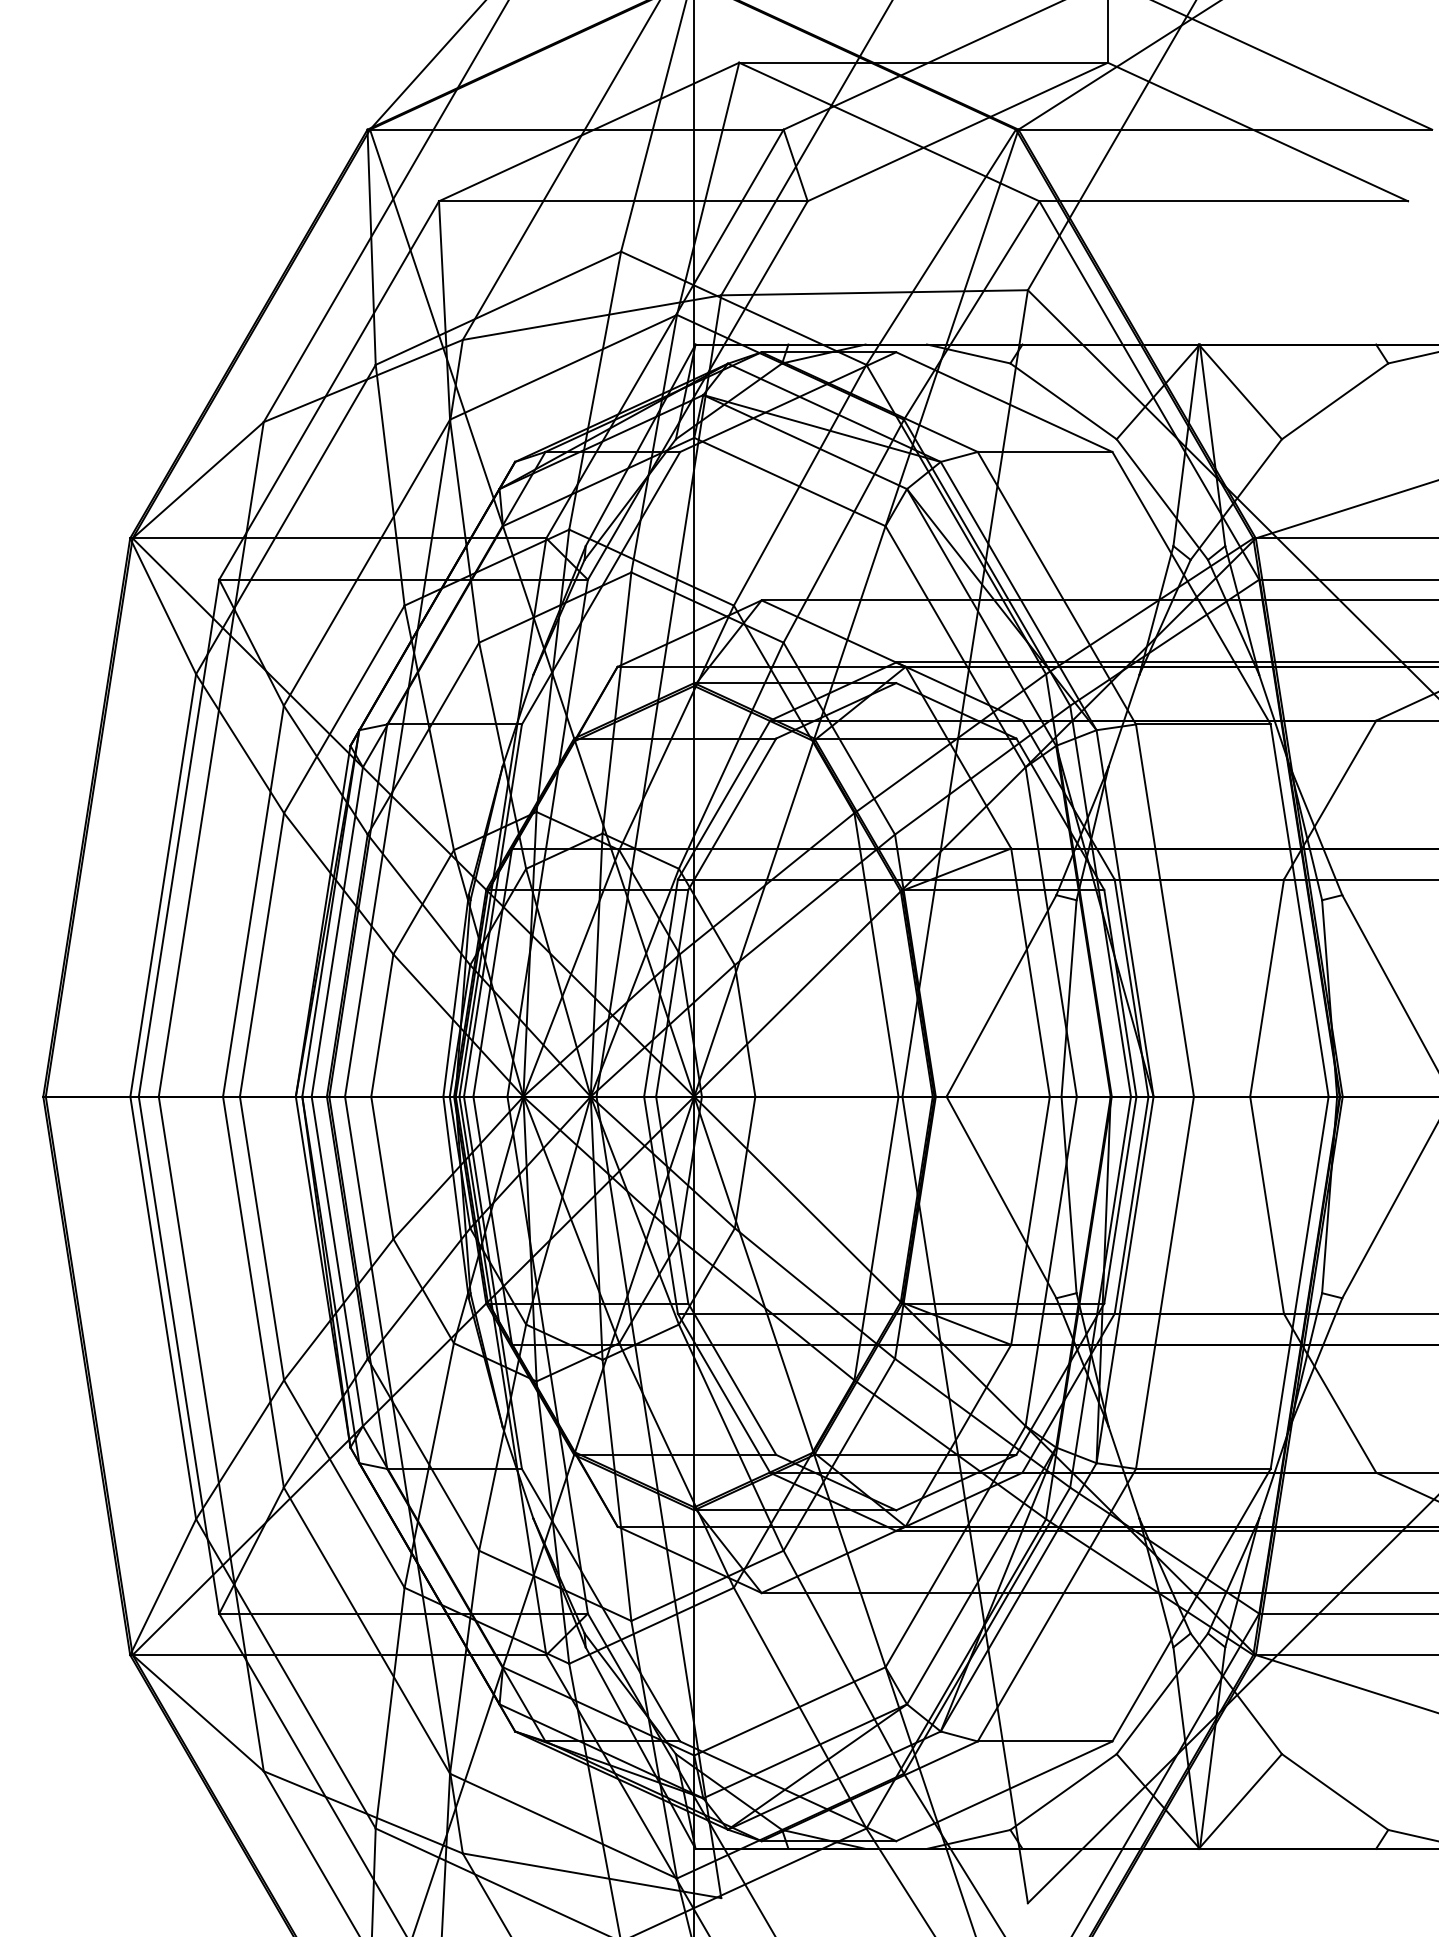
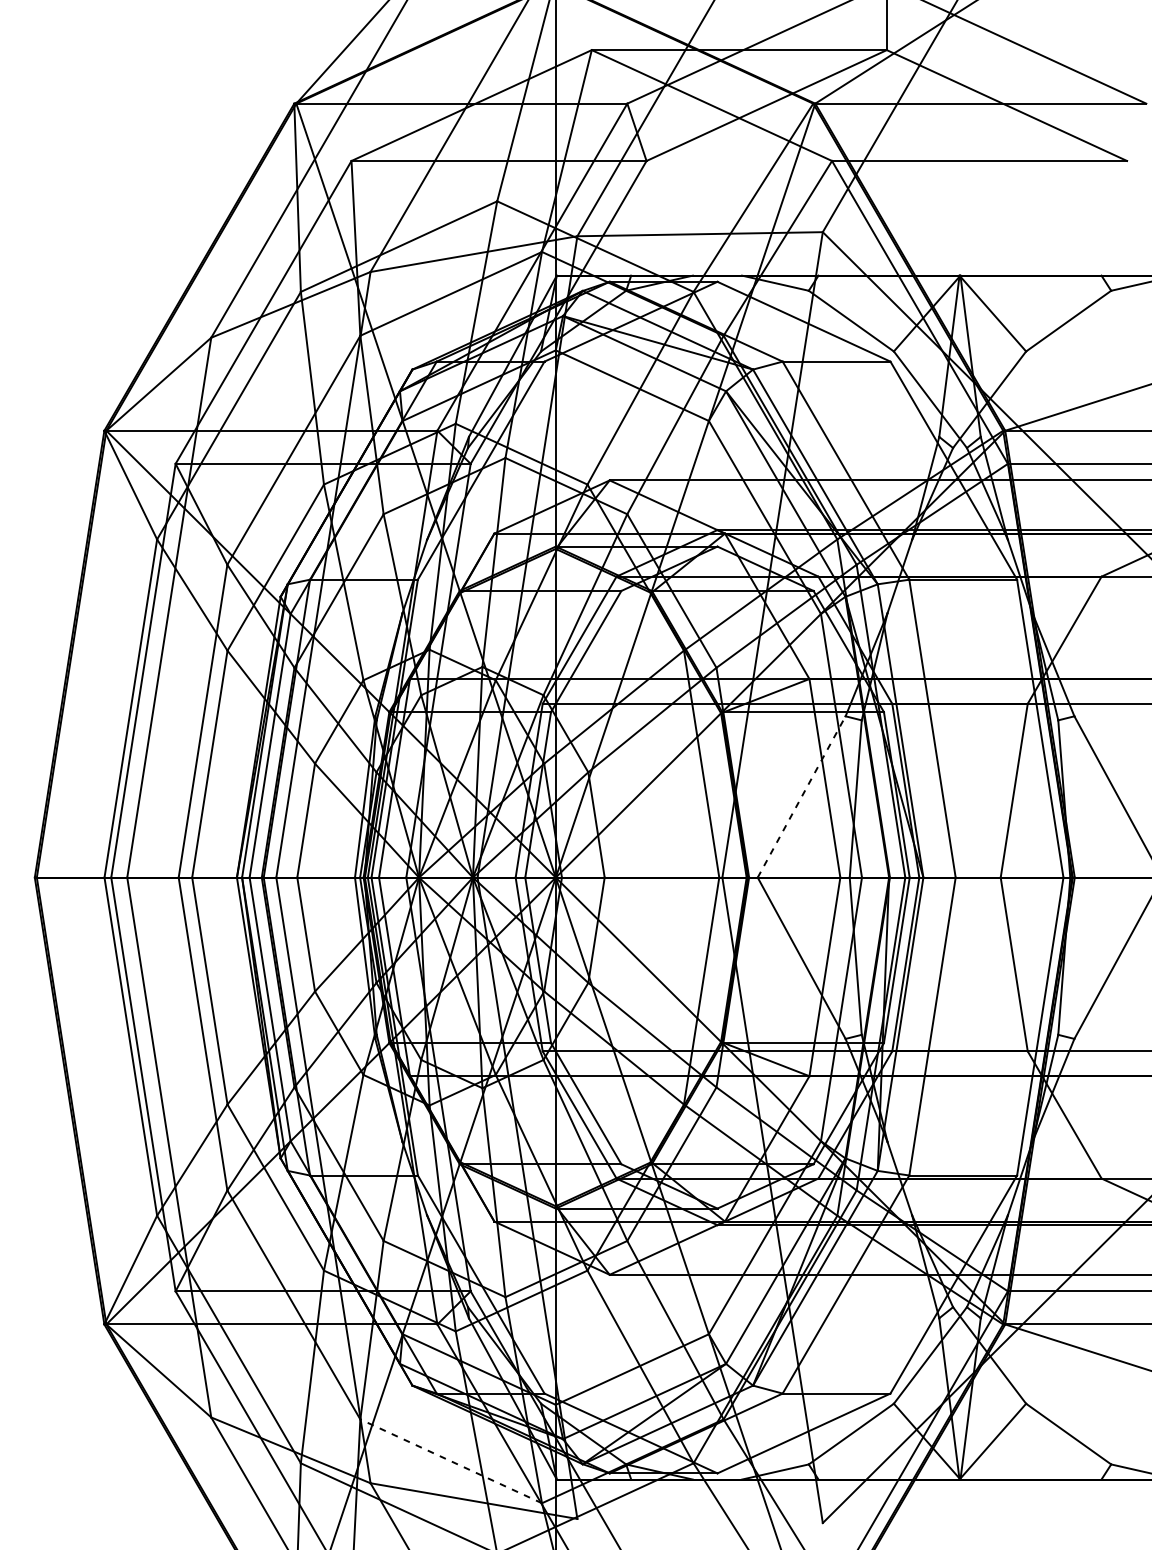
line: (1001, 995) -> (801, 796), solid -> dashed
line: (563, 1826) -> (451, 1461), solid -> dashed

